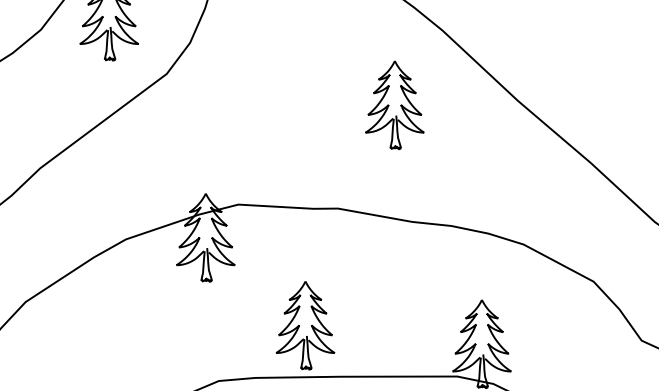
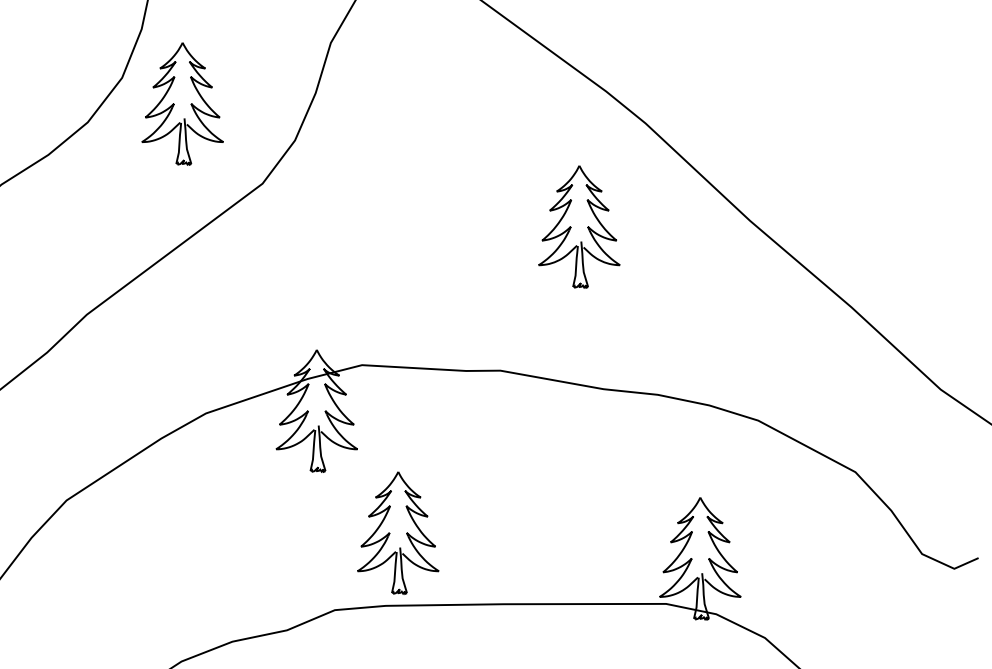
part: (305, 325) -> (398, 532), moved

